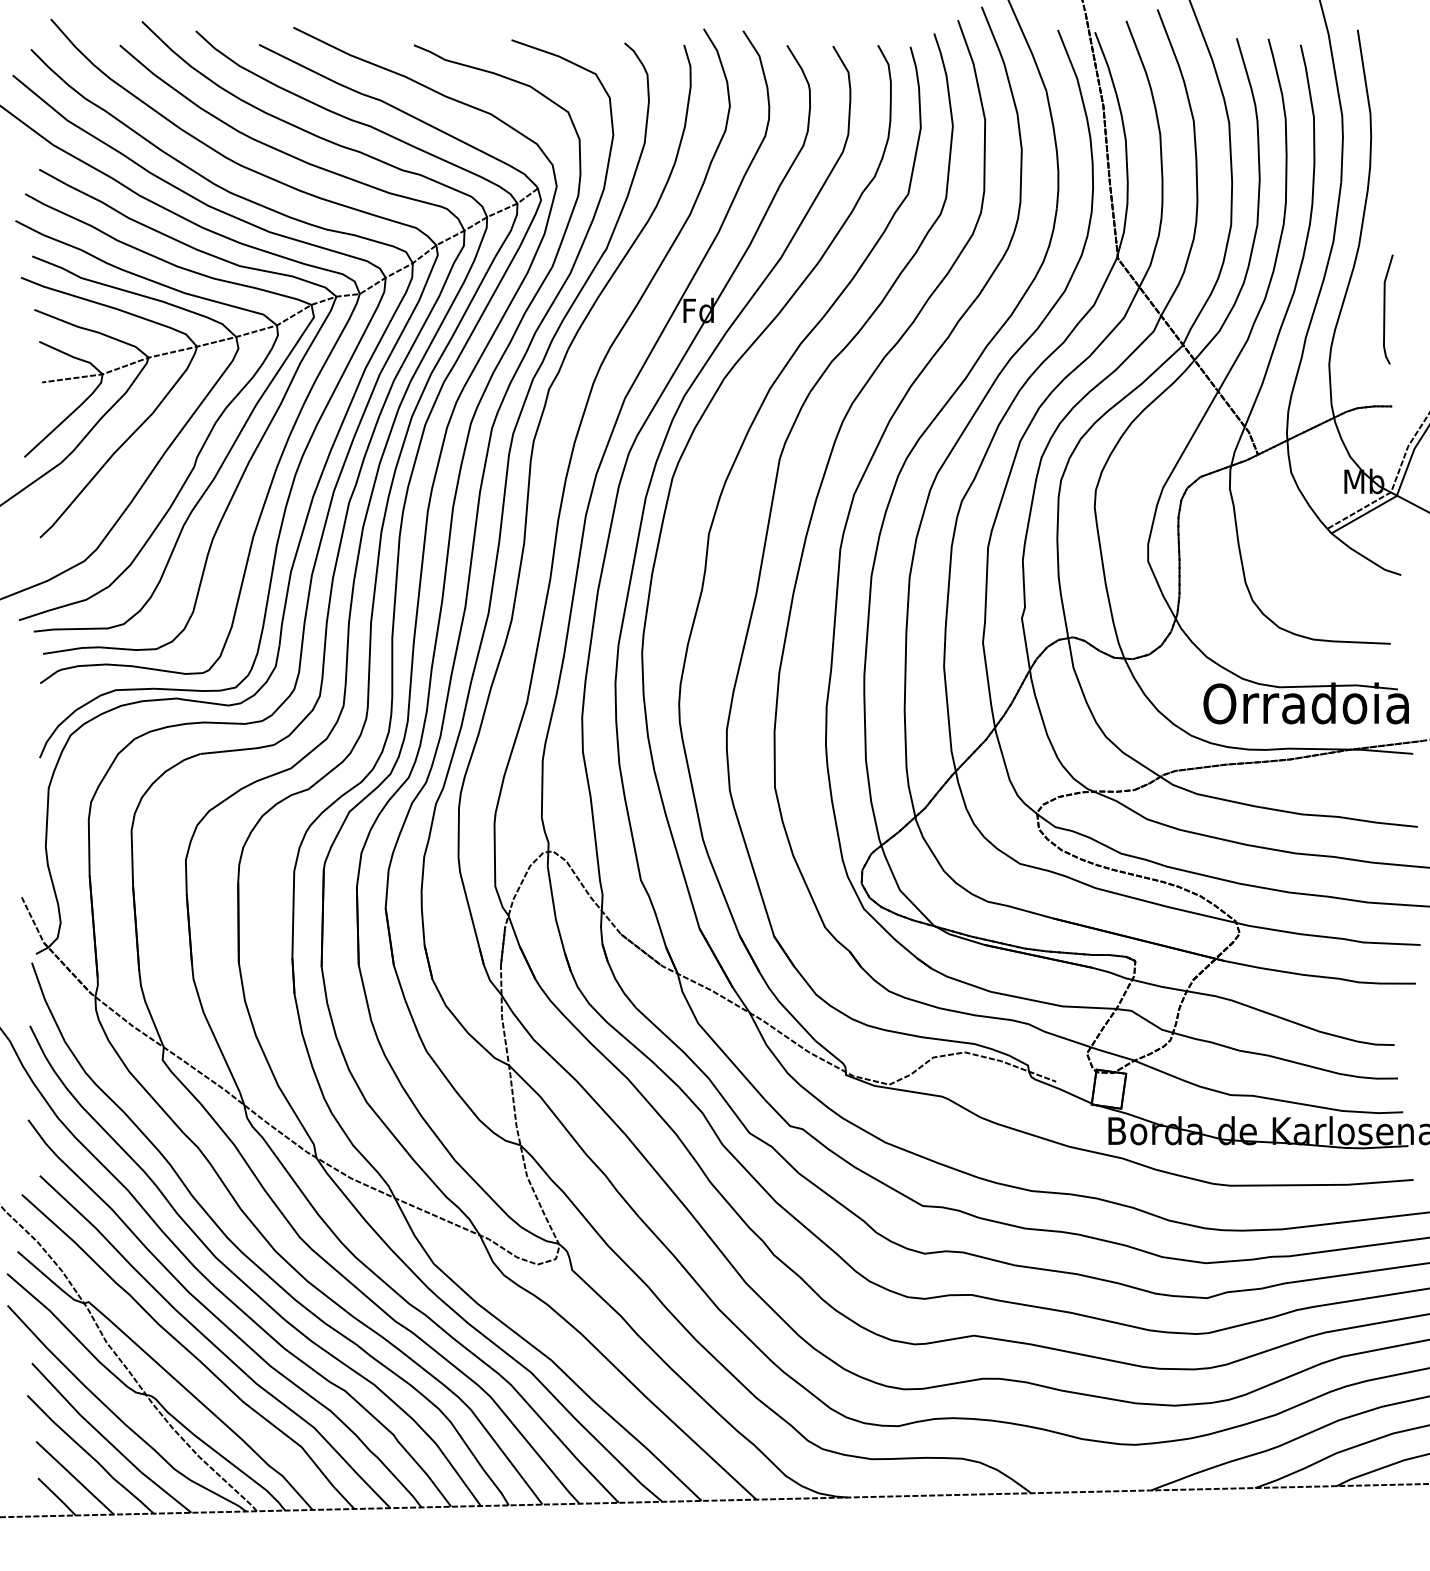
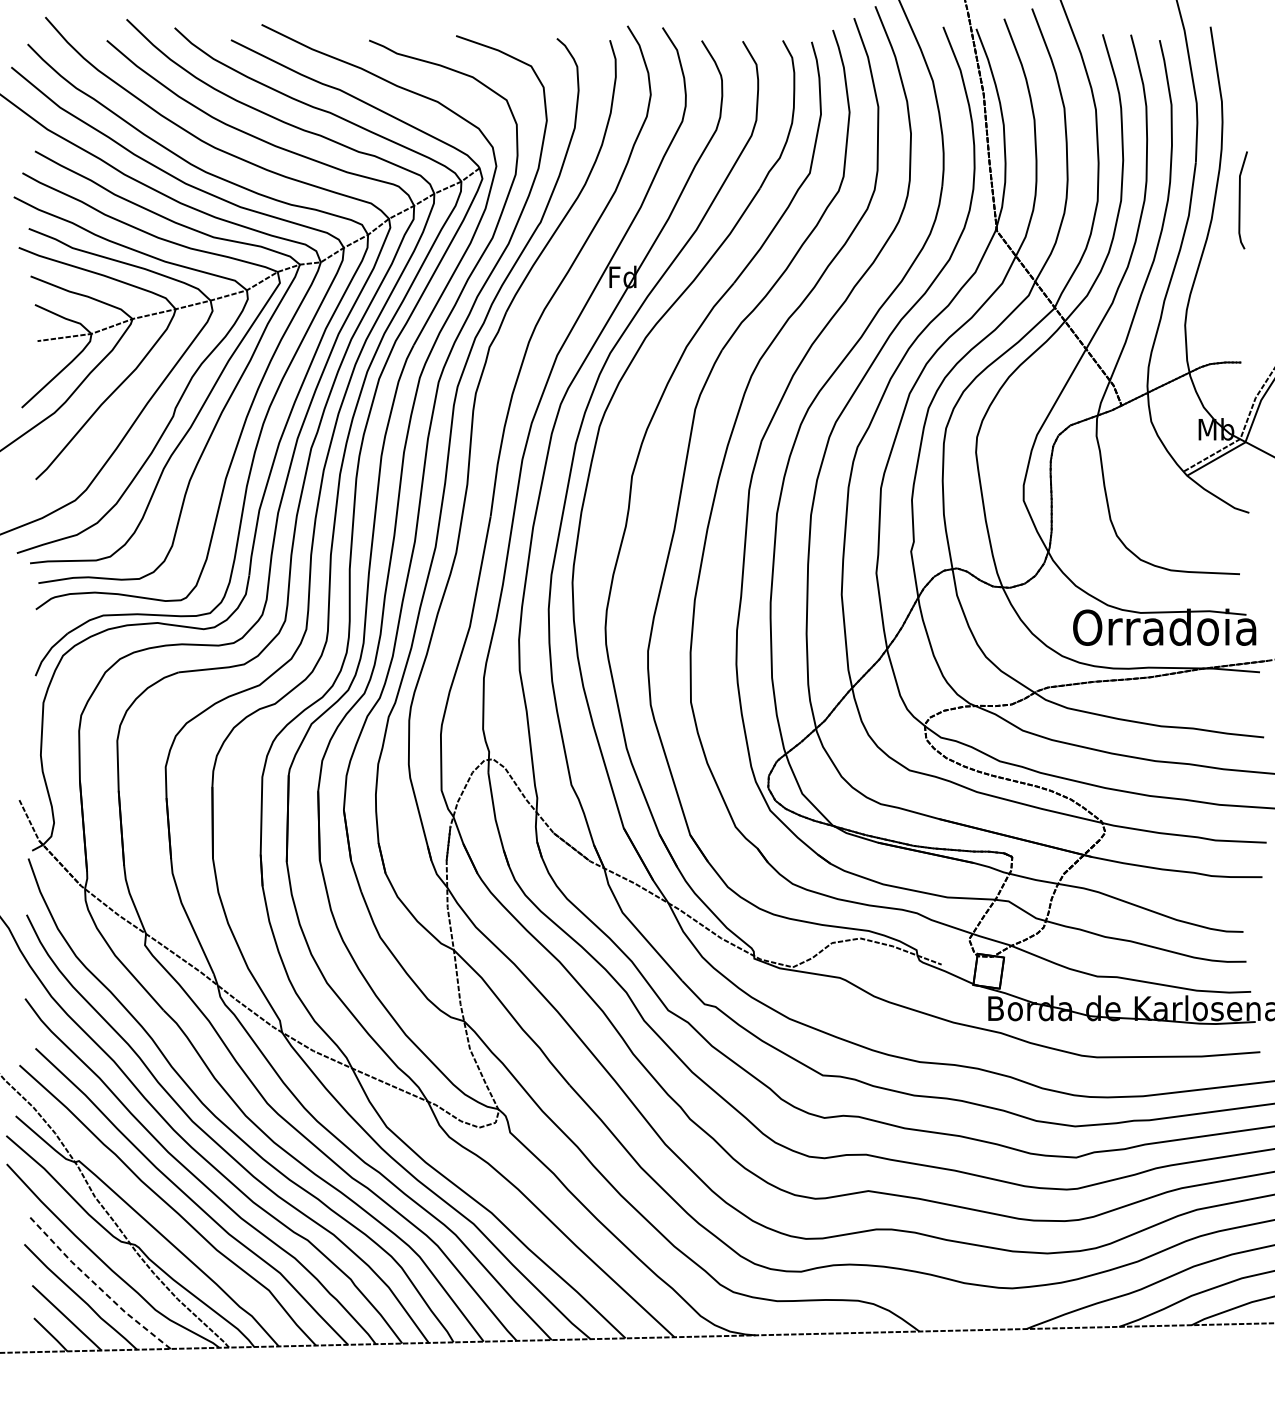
line: (1385, 309) -> (1240, 200), moved
line: (108, 1441) -> (96, 1285), solid -> dashed

